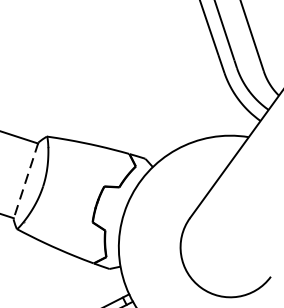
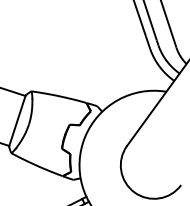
line: (26, 180) -> (17, 120), dashed -> solid

